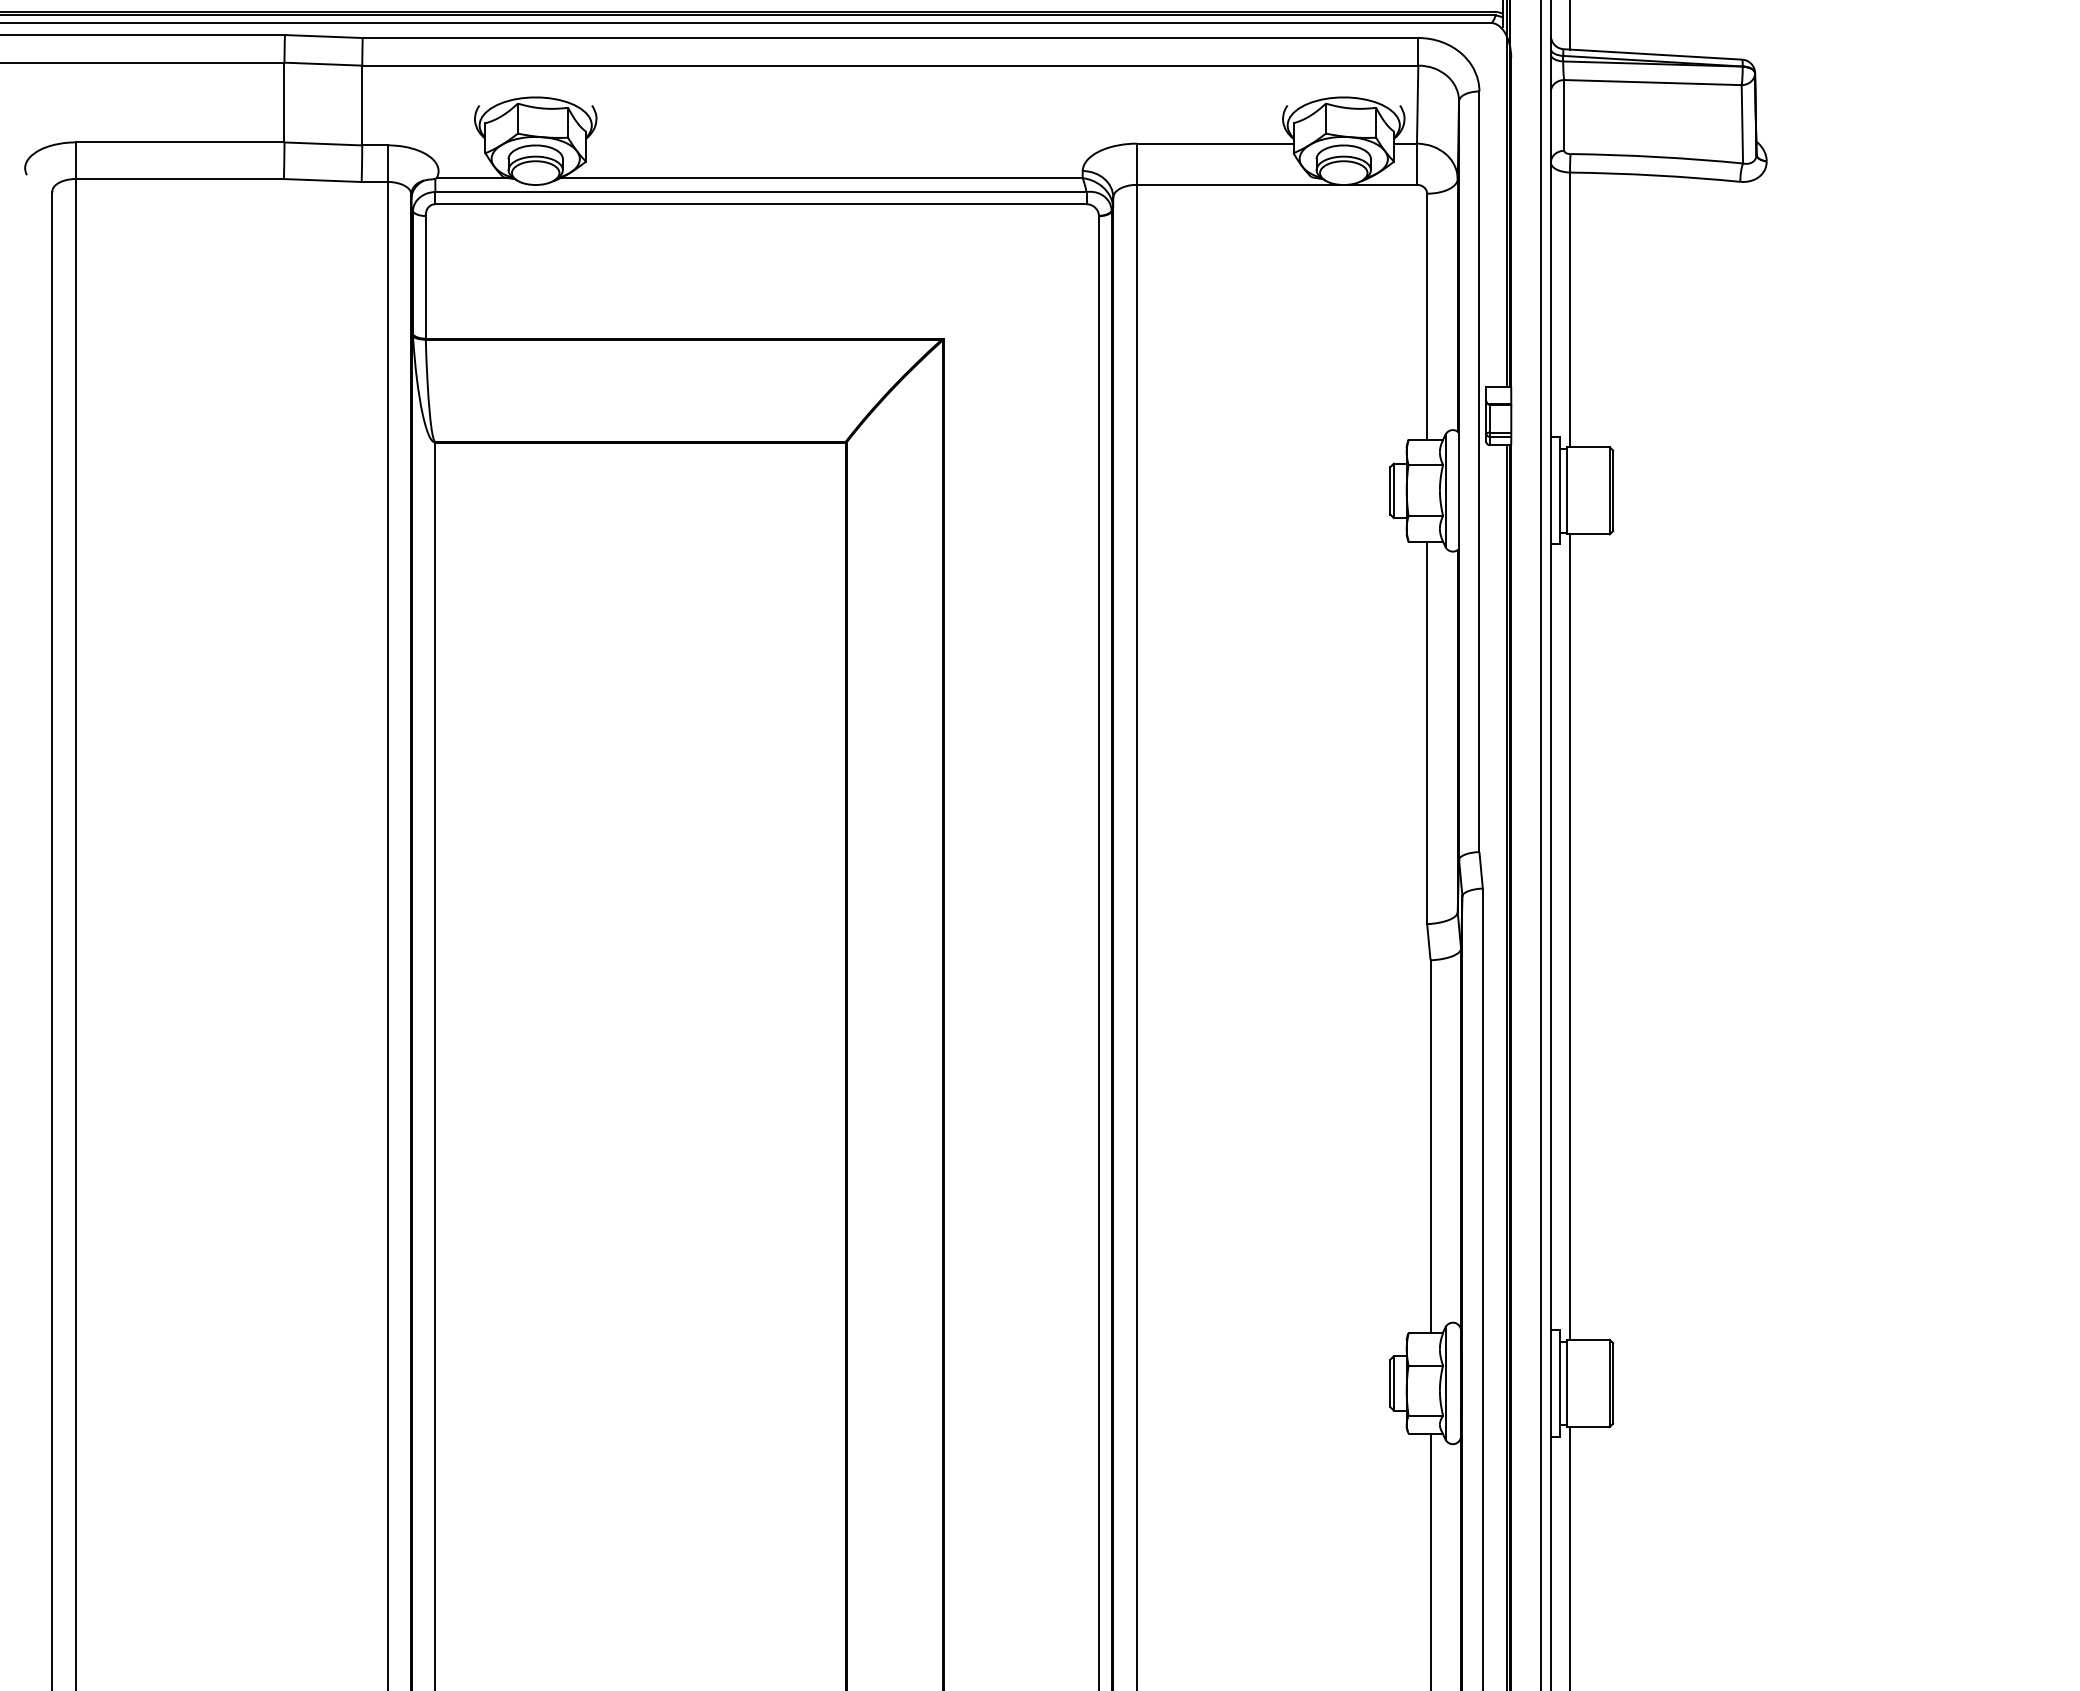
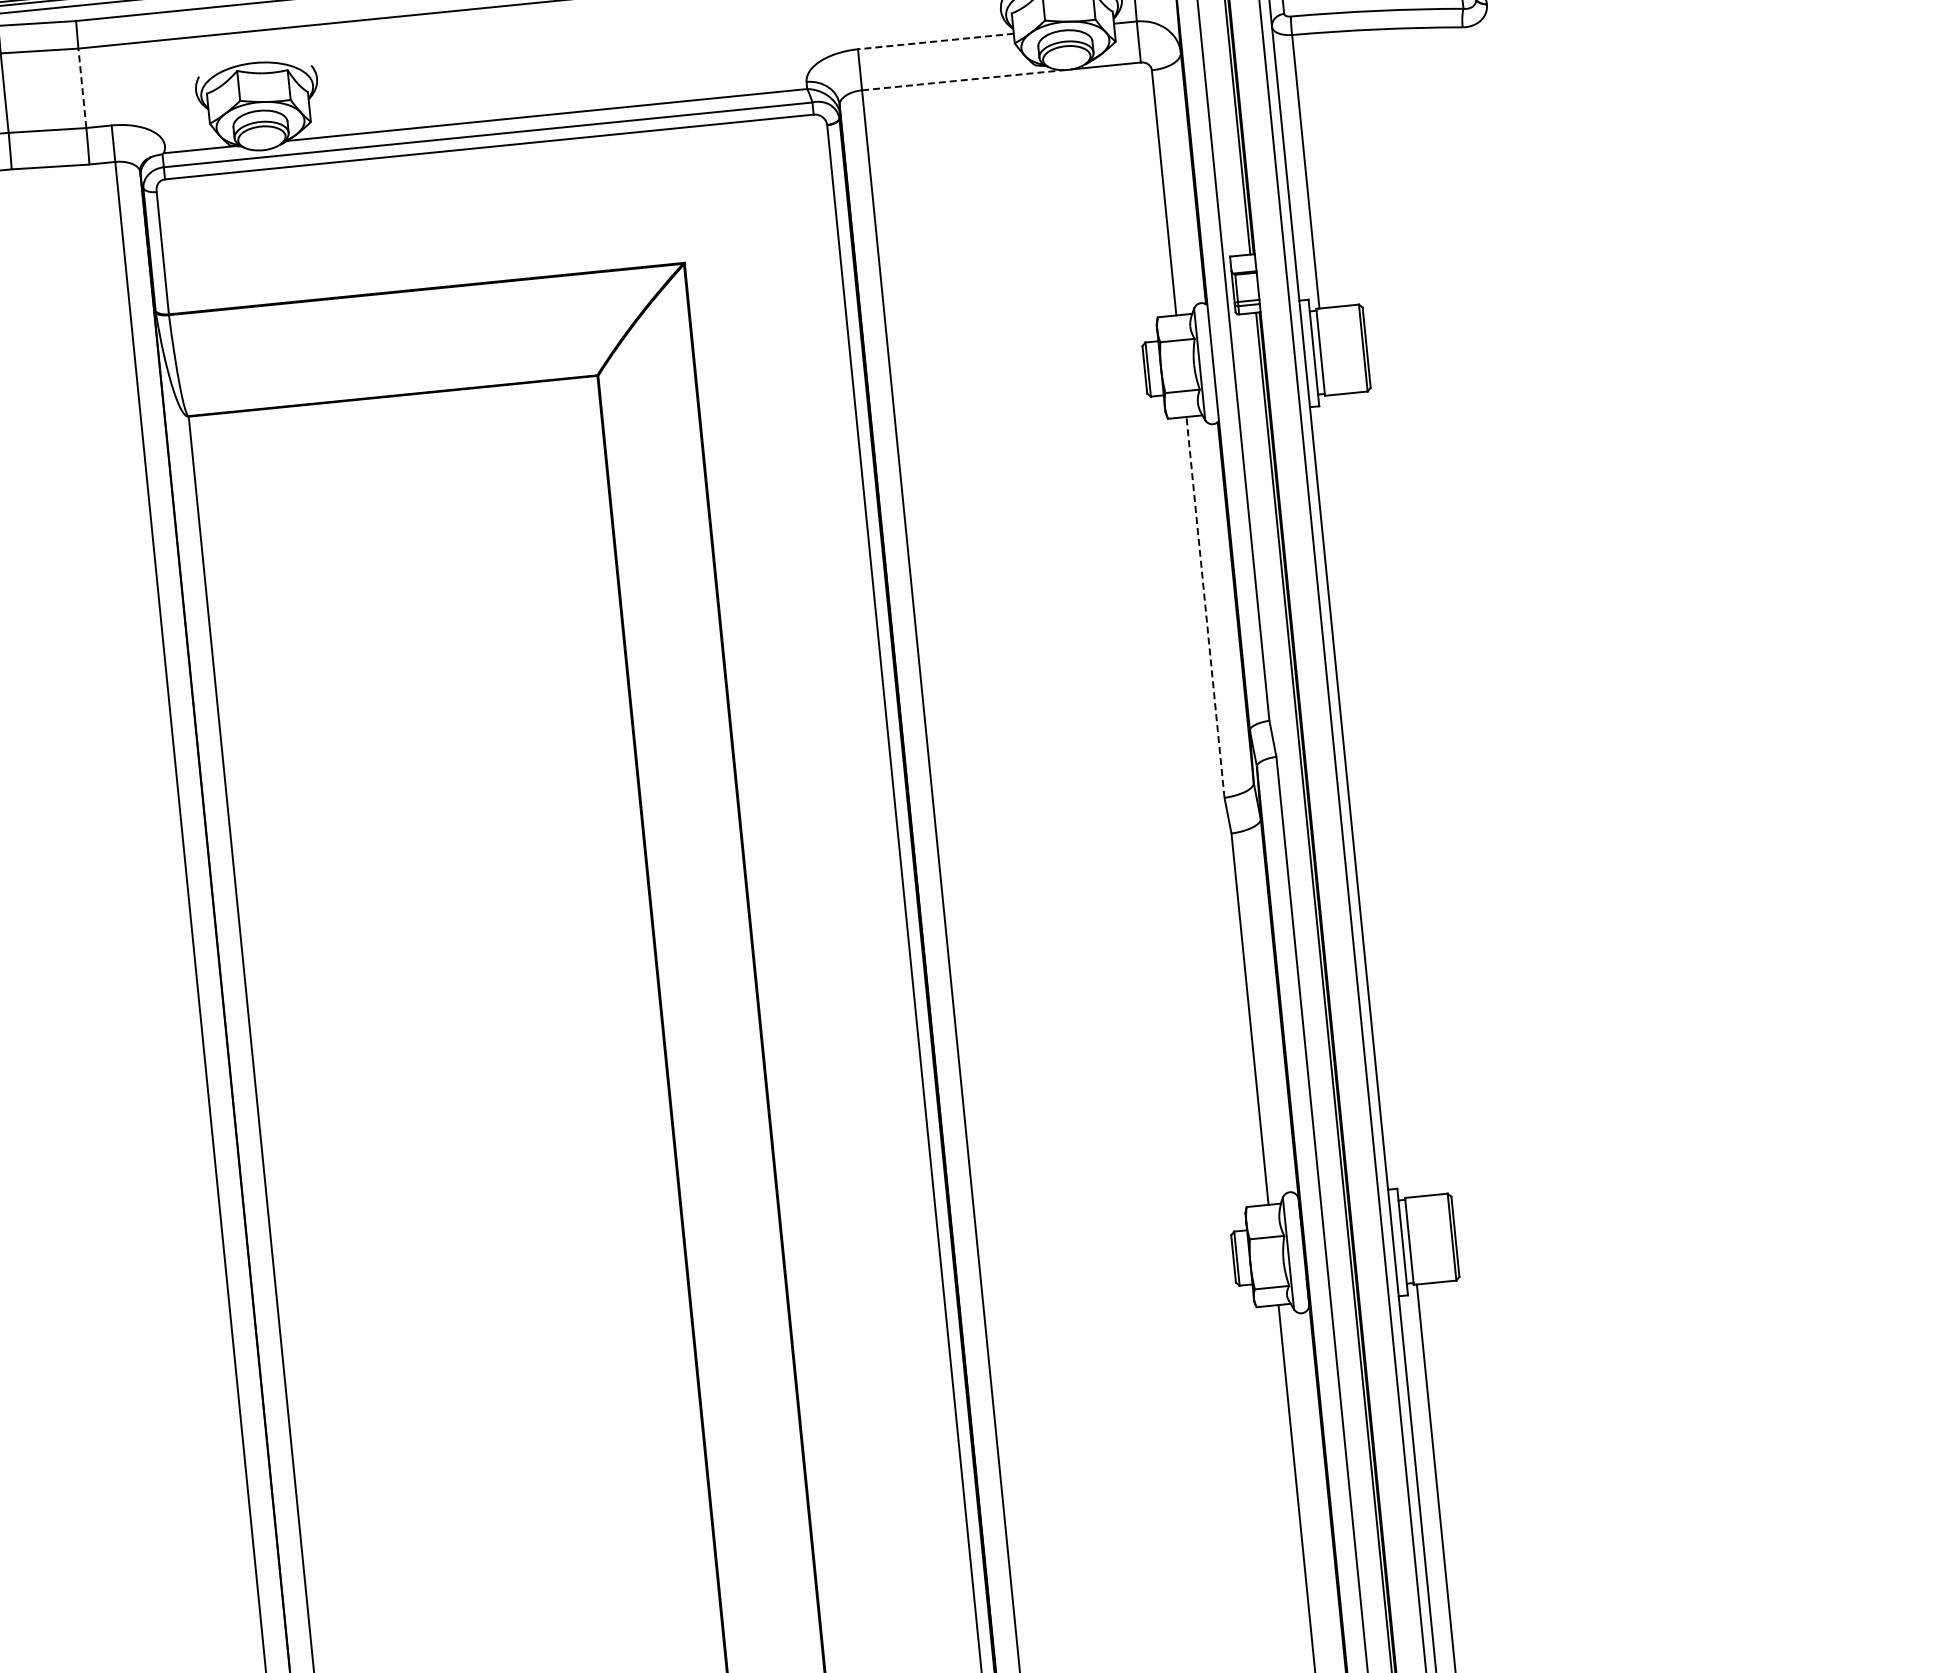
line: (362, 105) -> (82, 88), solid -> dashed
line: (1214, 143) -> (935, 41), solid -> dashed
line: (1239, 184) -> (964, 79), solid -> dashed
line: (1427, 732) -> (1205, 606), solid -> dashed
line: (1570, 936) -> (1368, 795), removed

